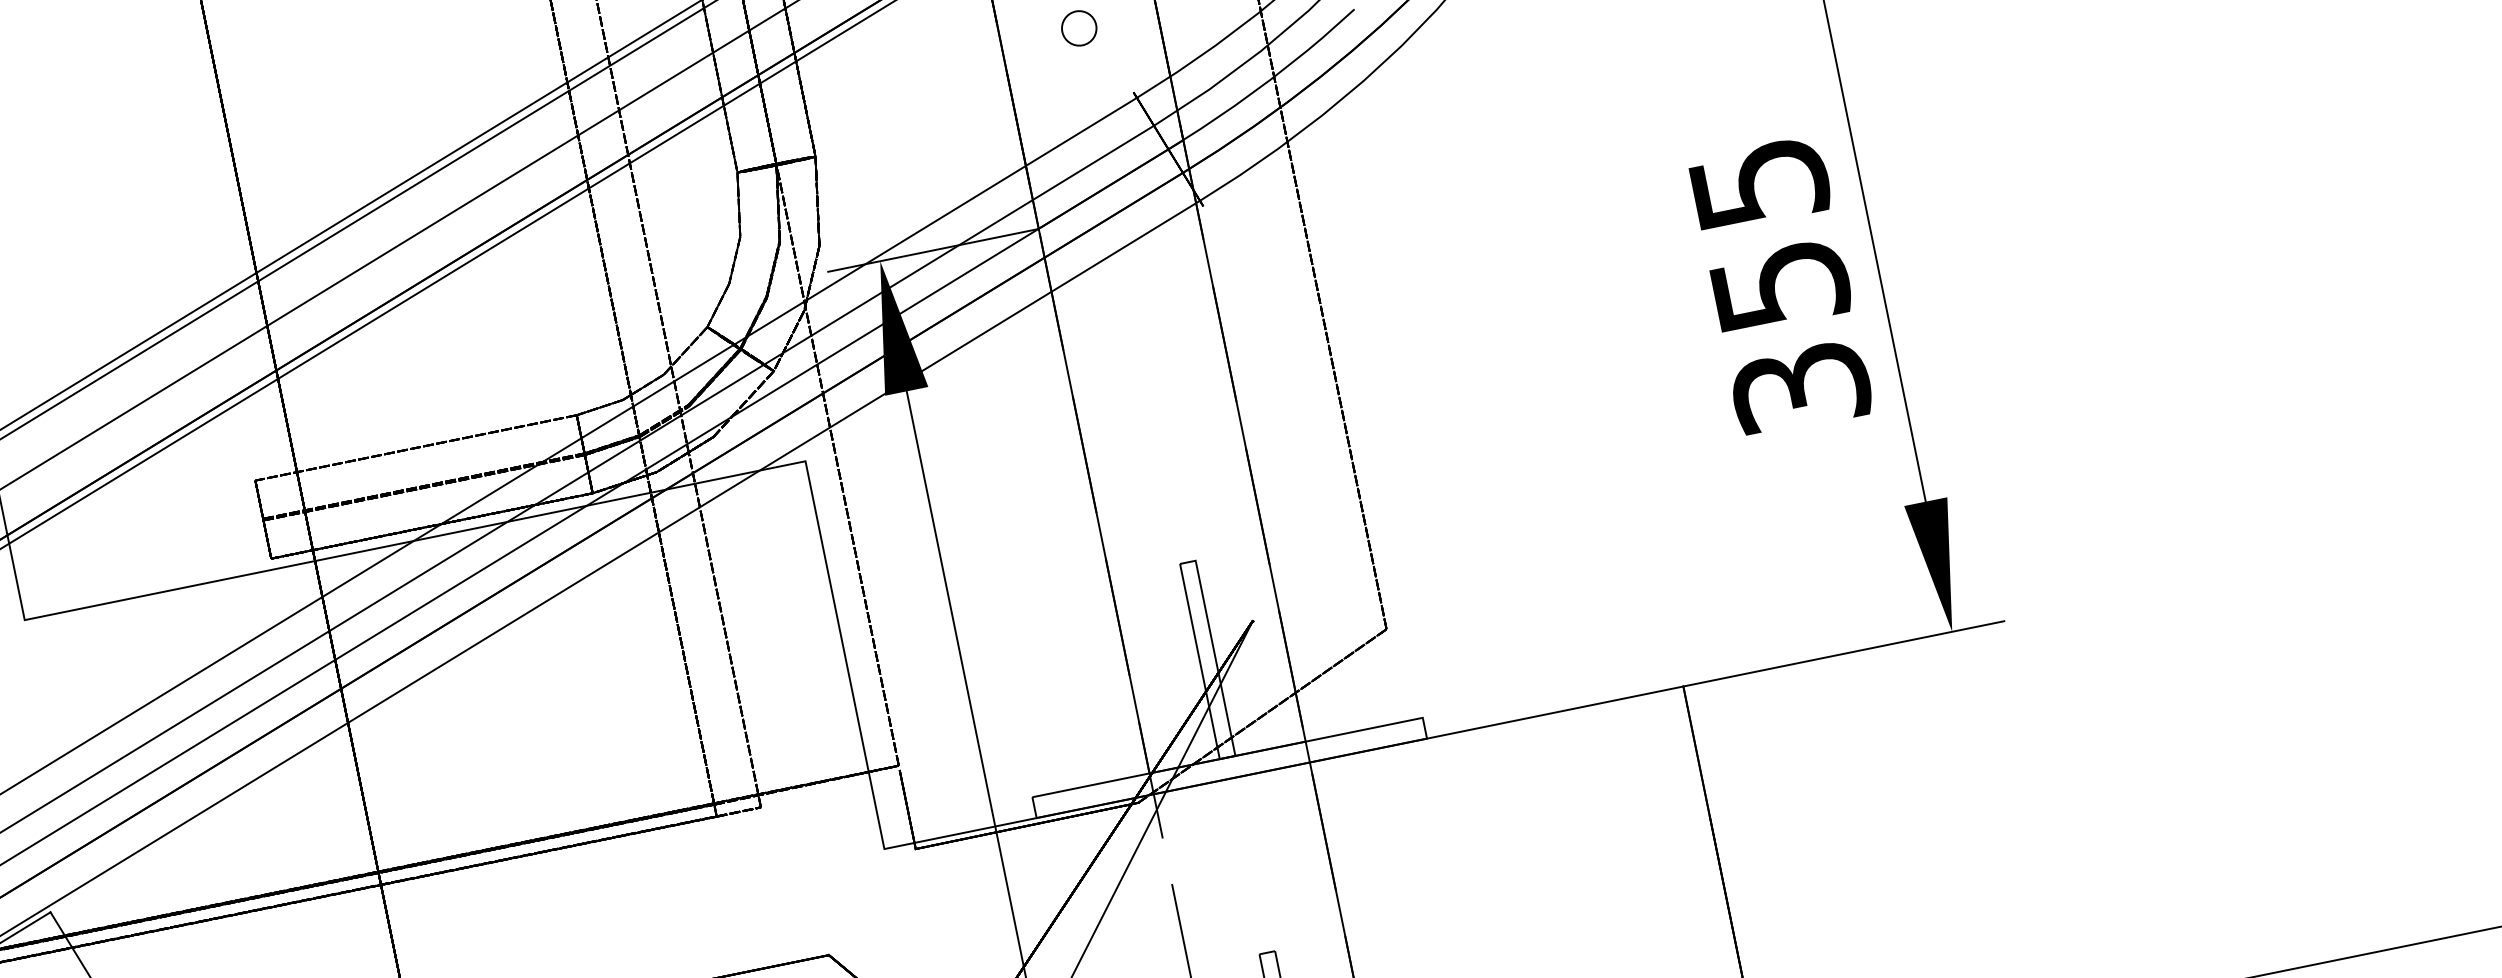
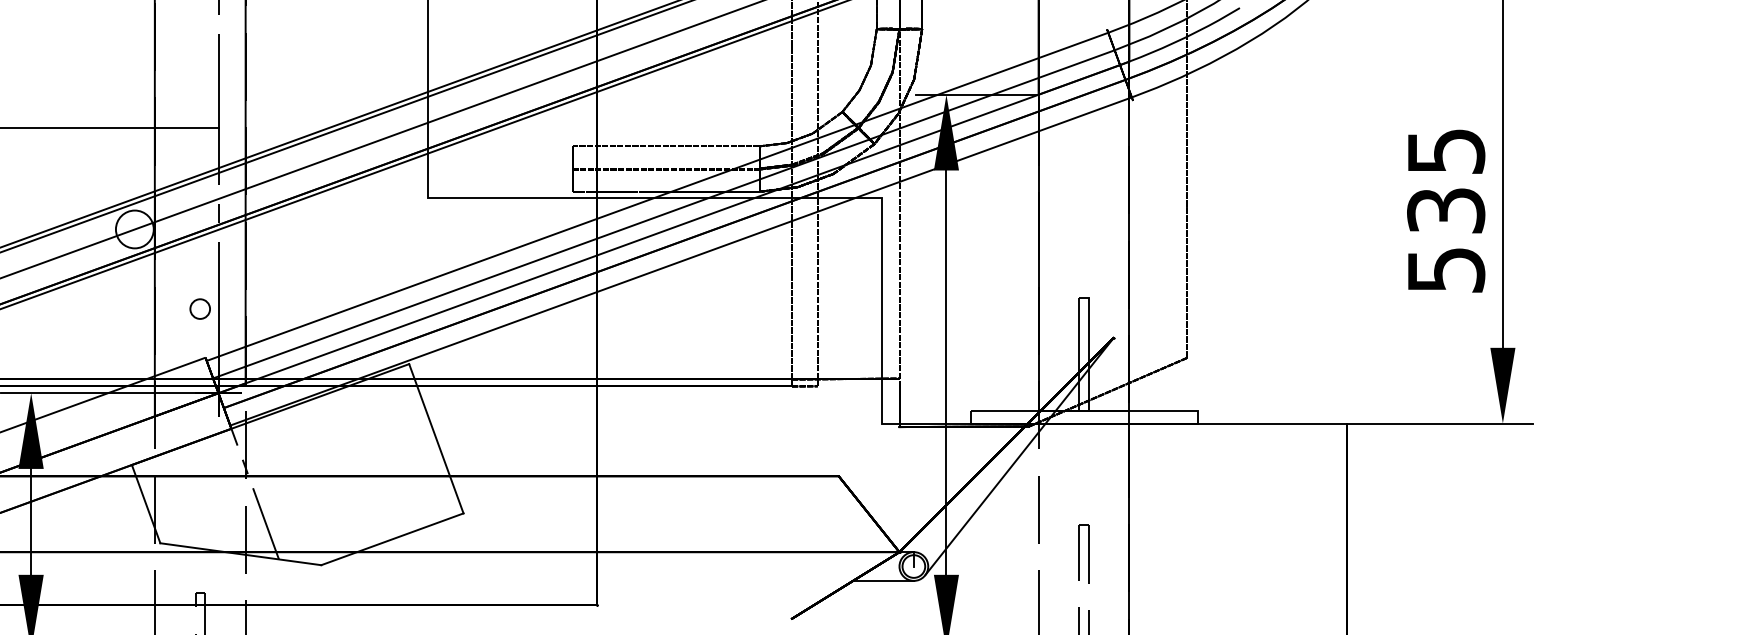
text: (1789, 337) -> (1445, 240), 355 -> 535

